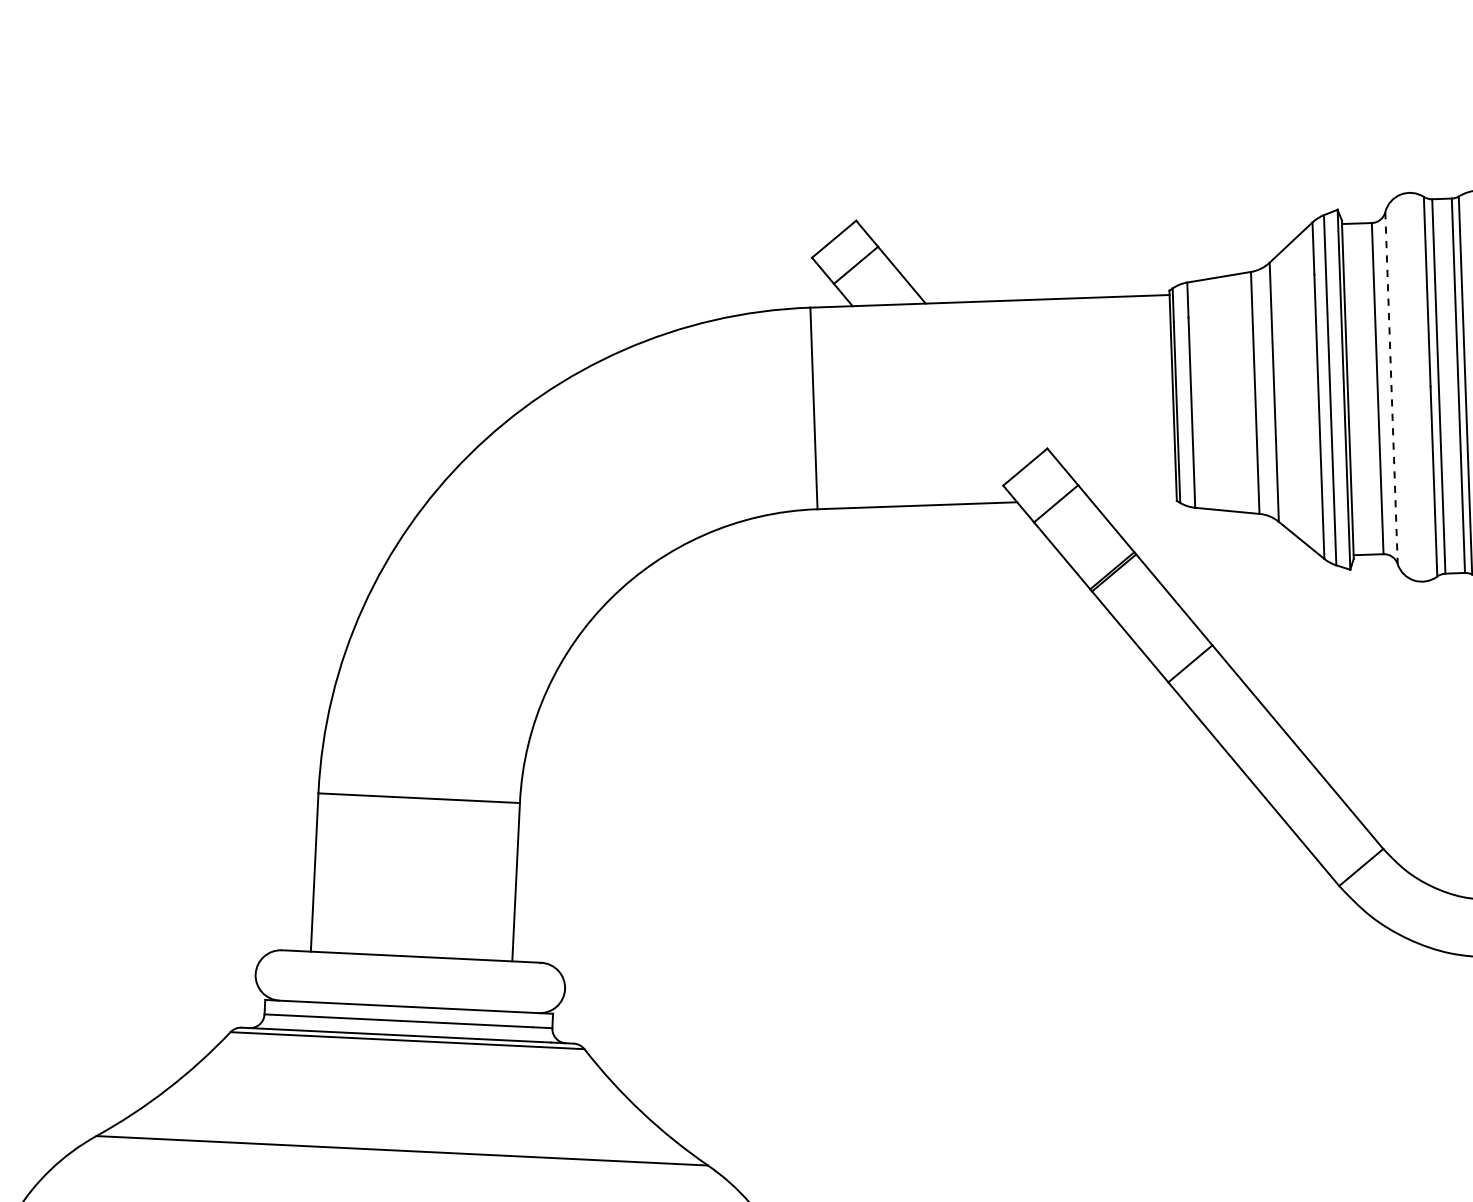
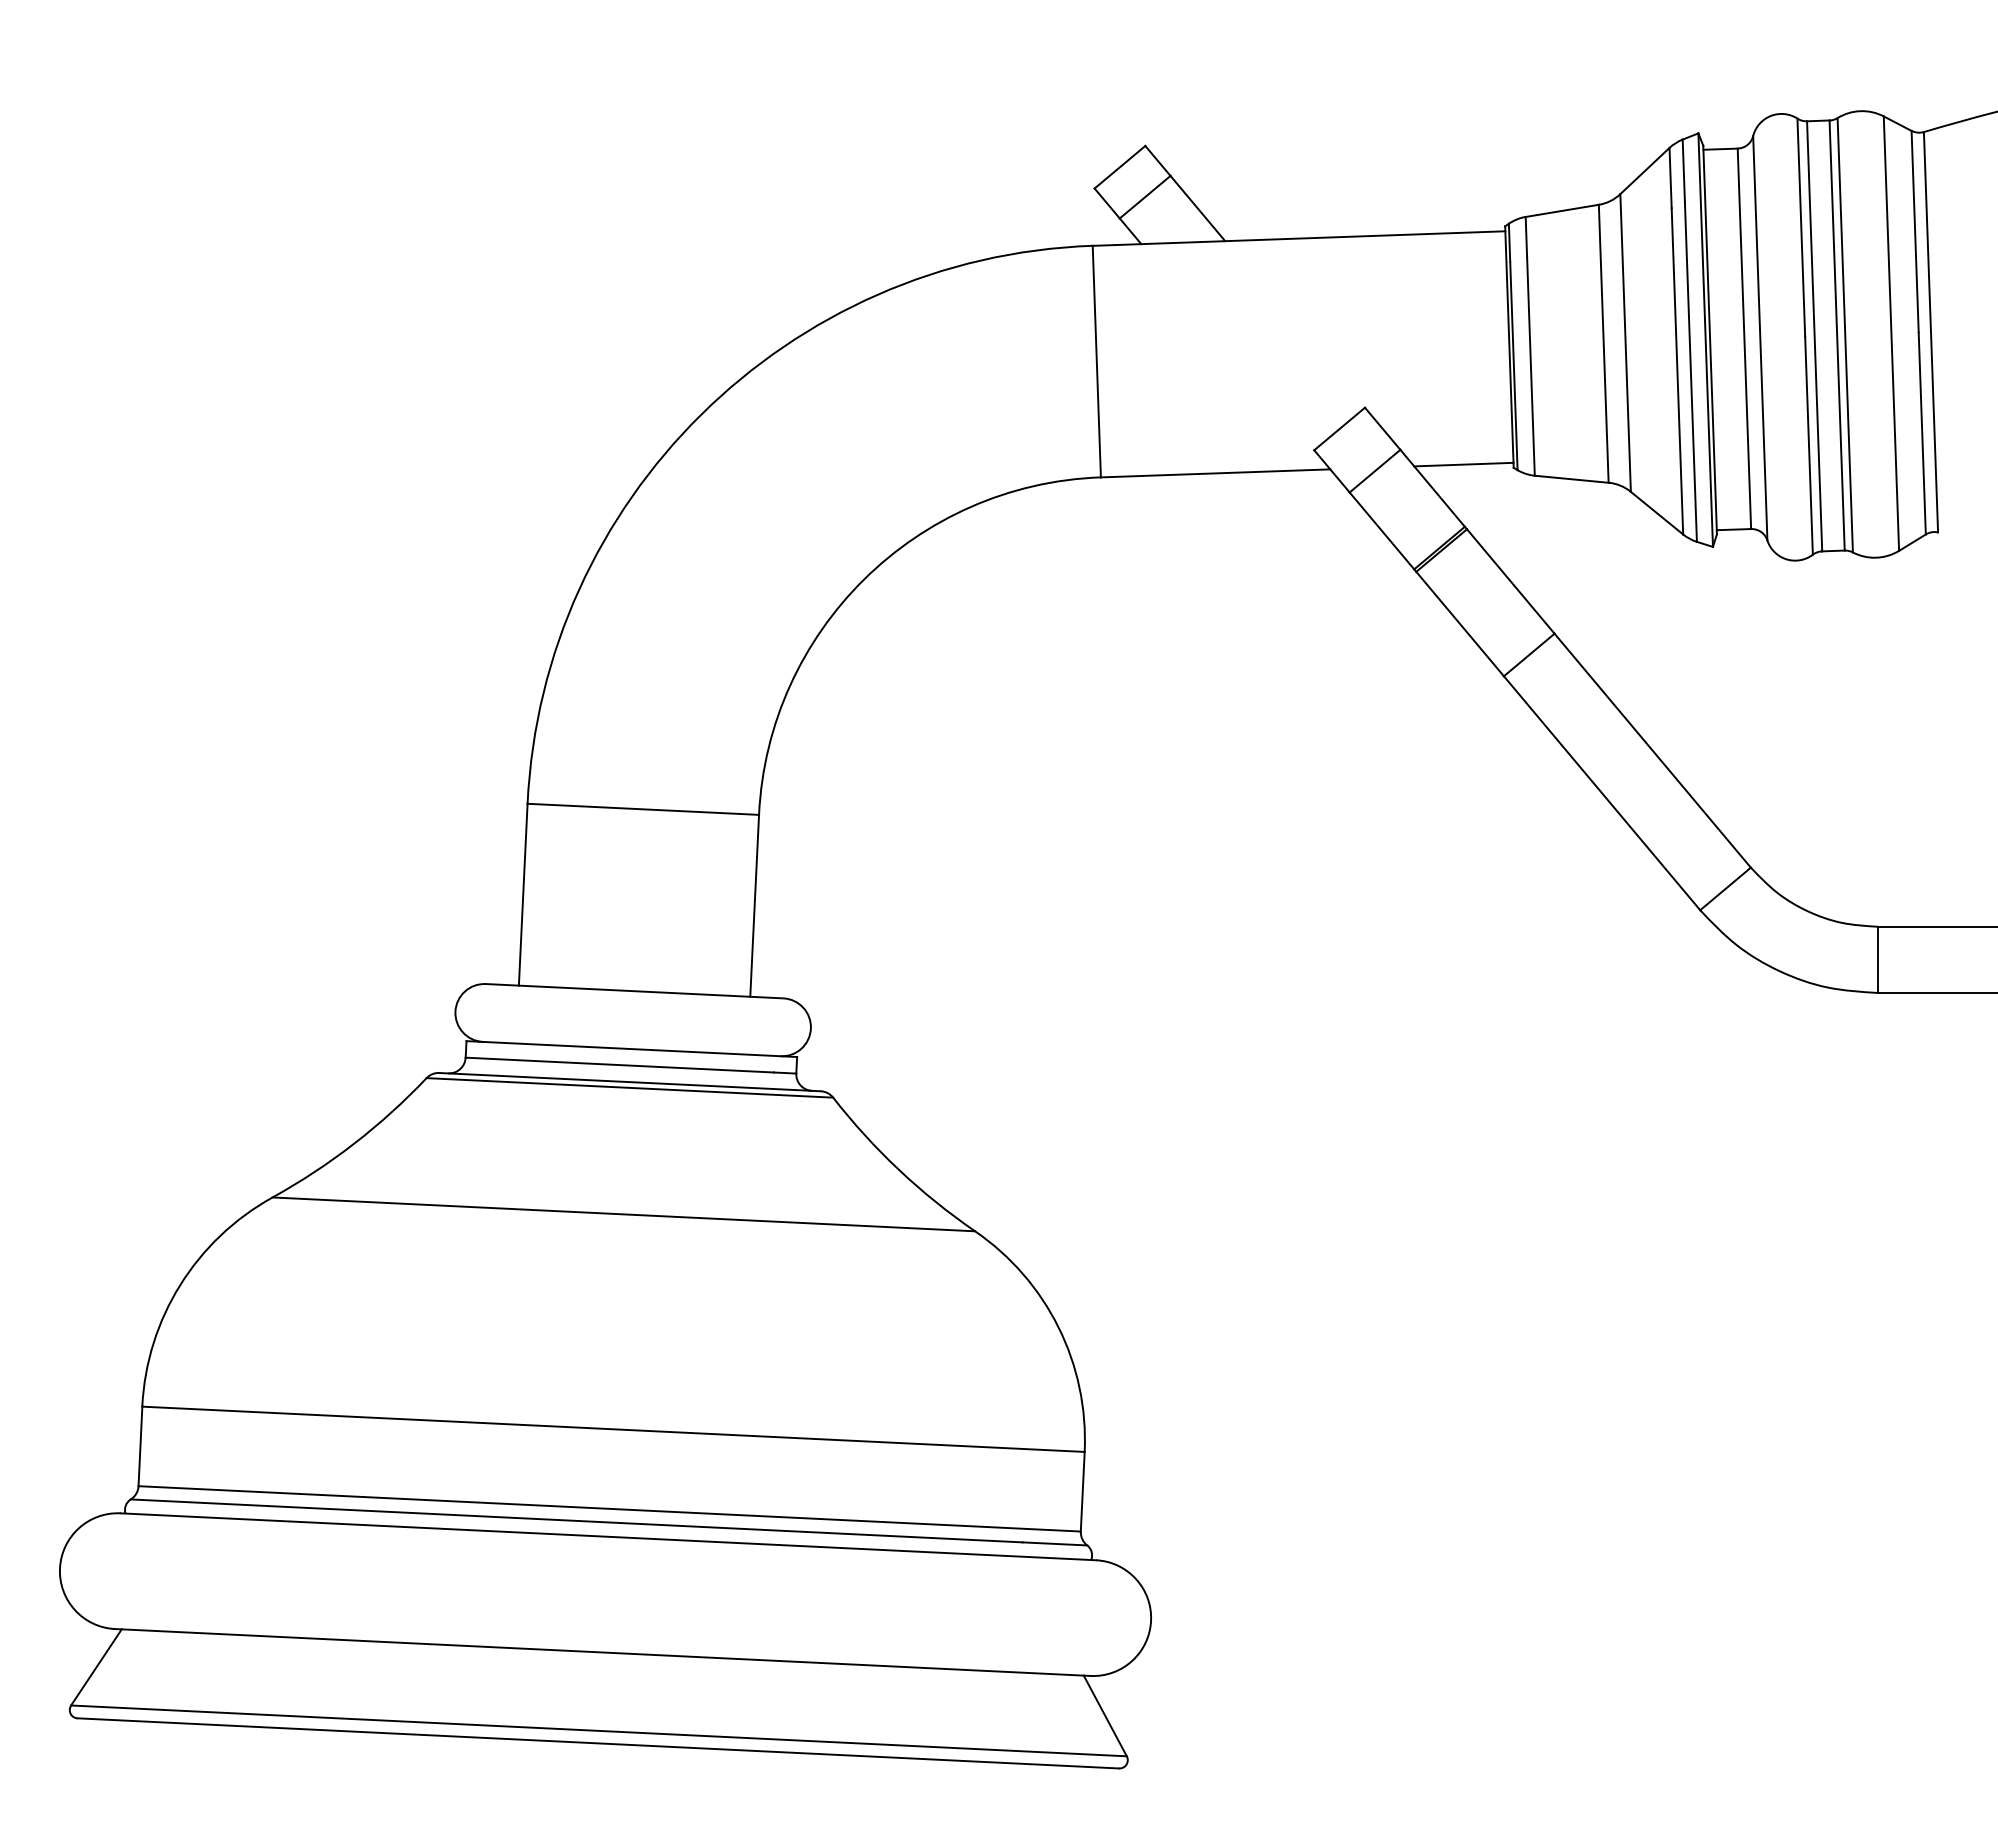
line: (1391, 388) -> (1760, 338), dashed -> solid
line: (1133, 498) -> (1463, 464), added

